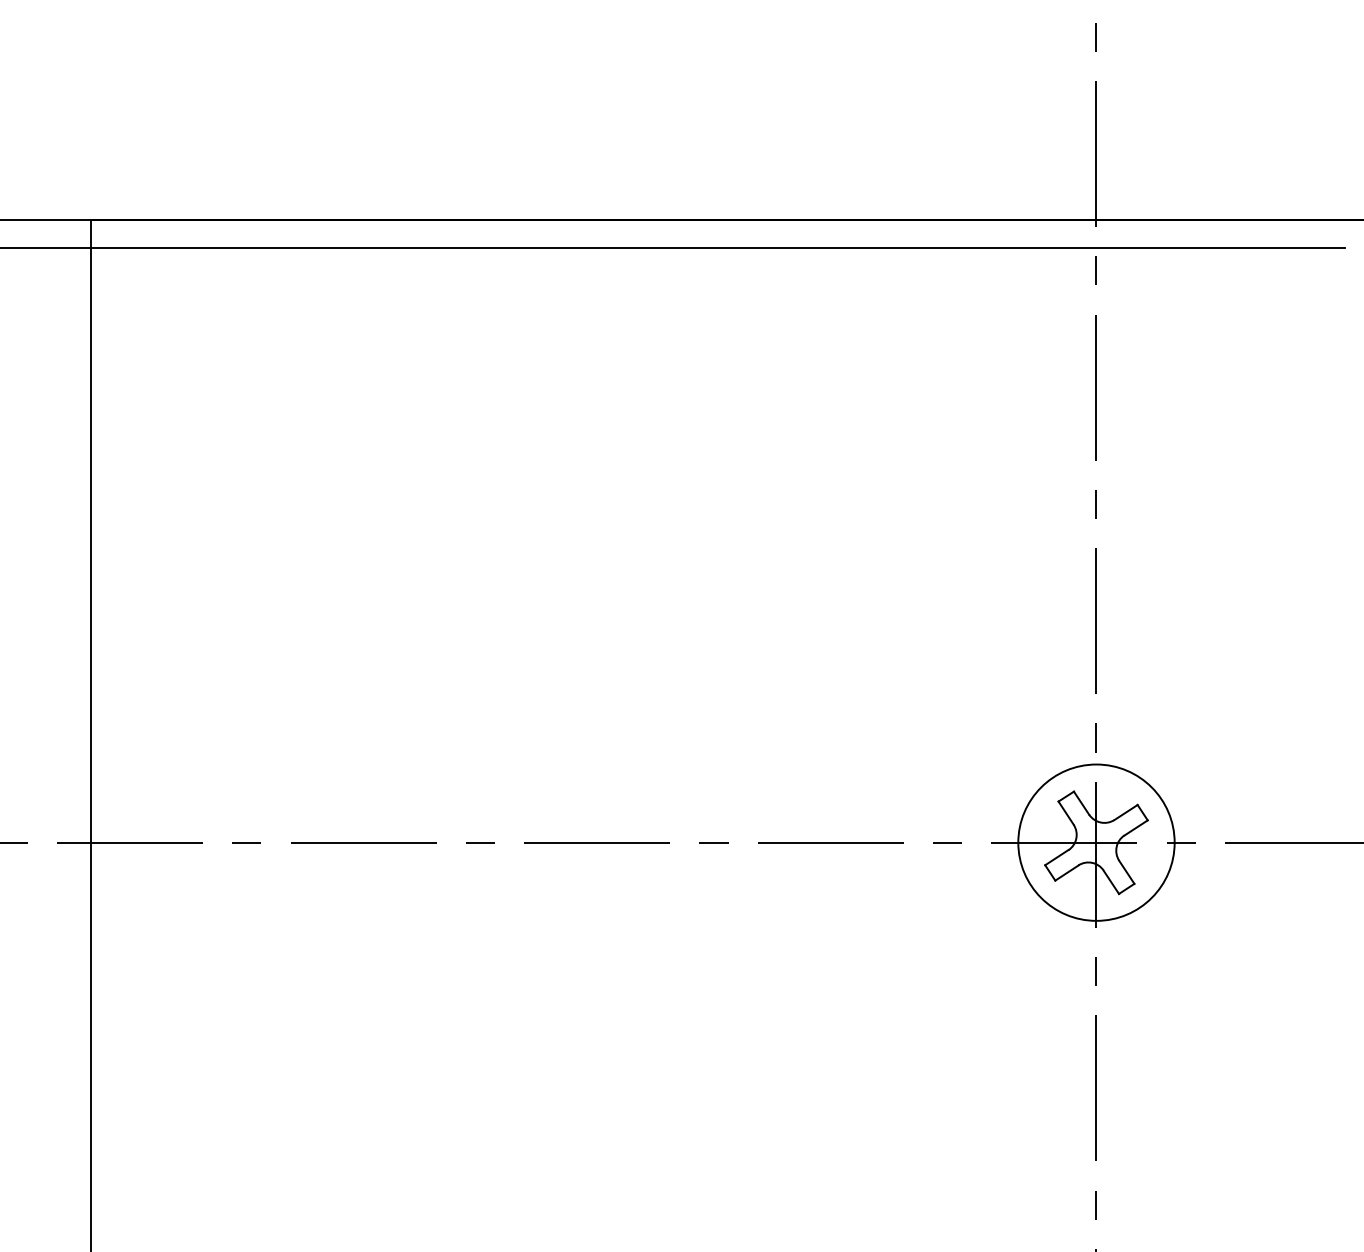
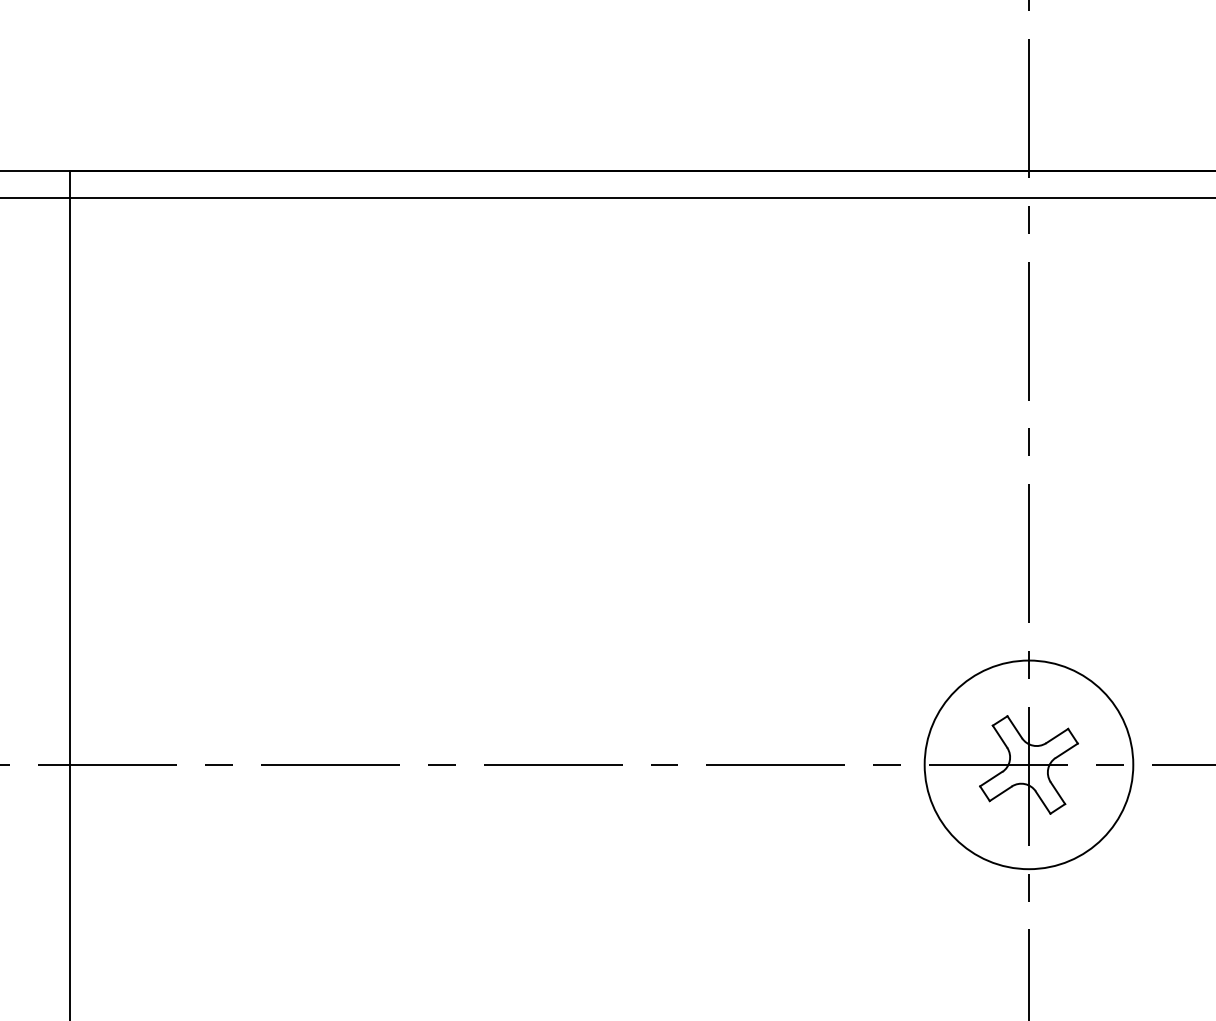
circle: (1096, 842) -> (1029, 764), size x1.4

